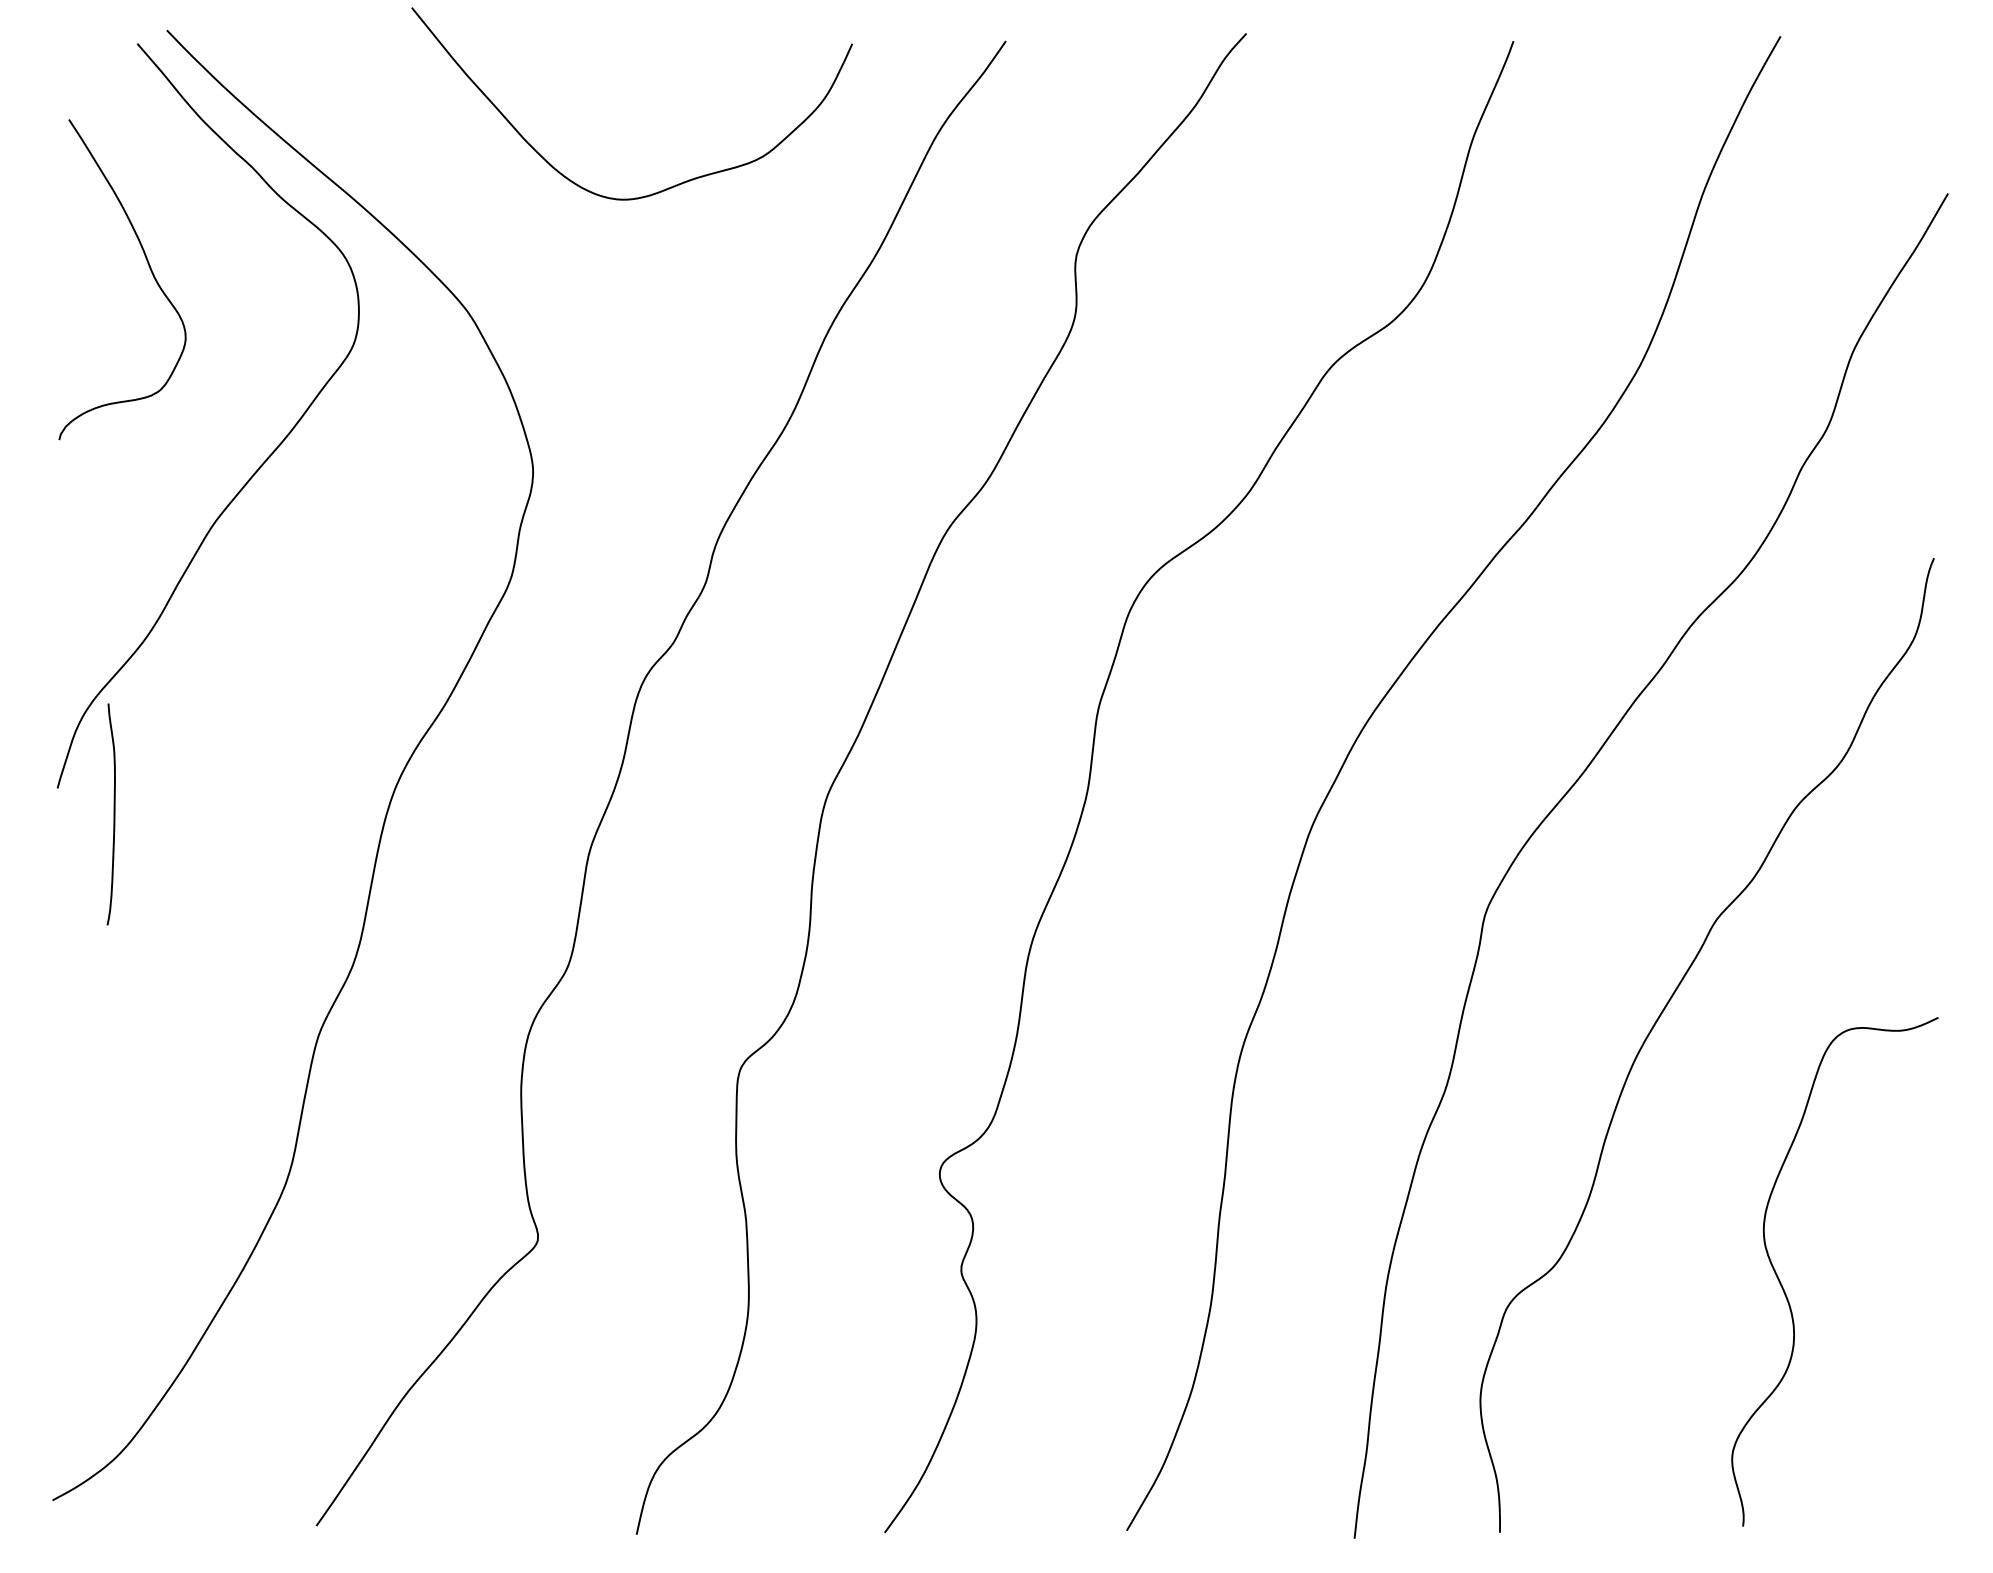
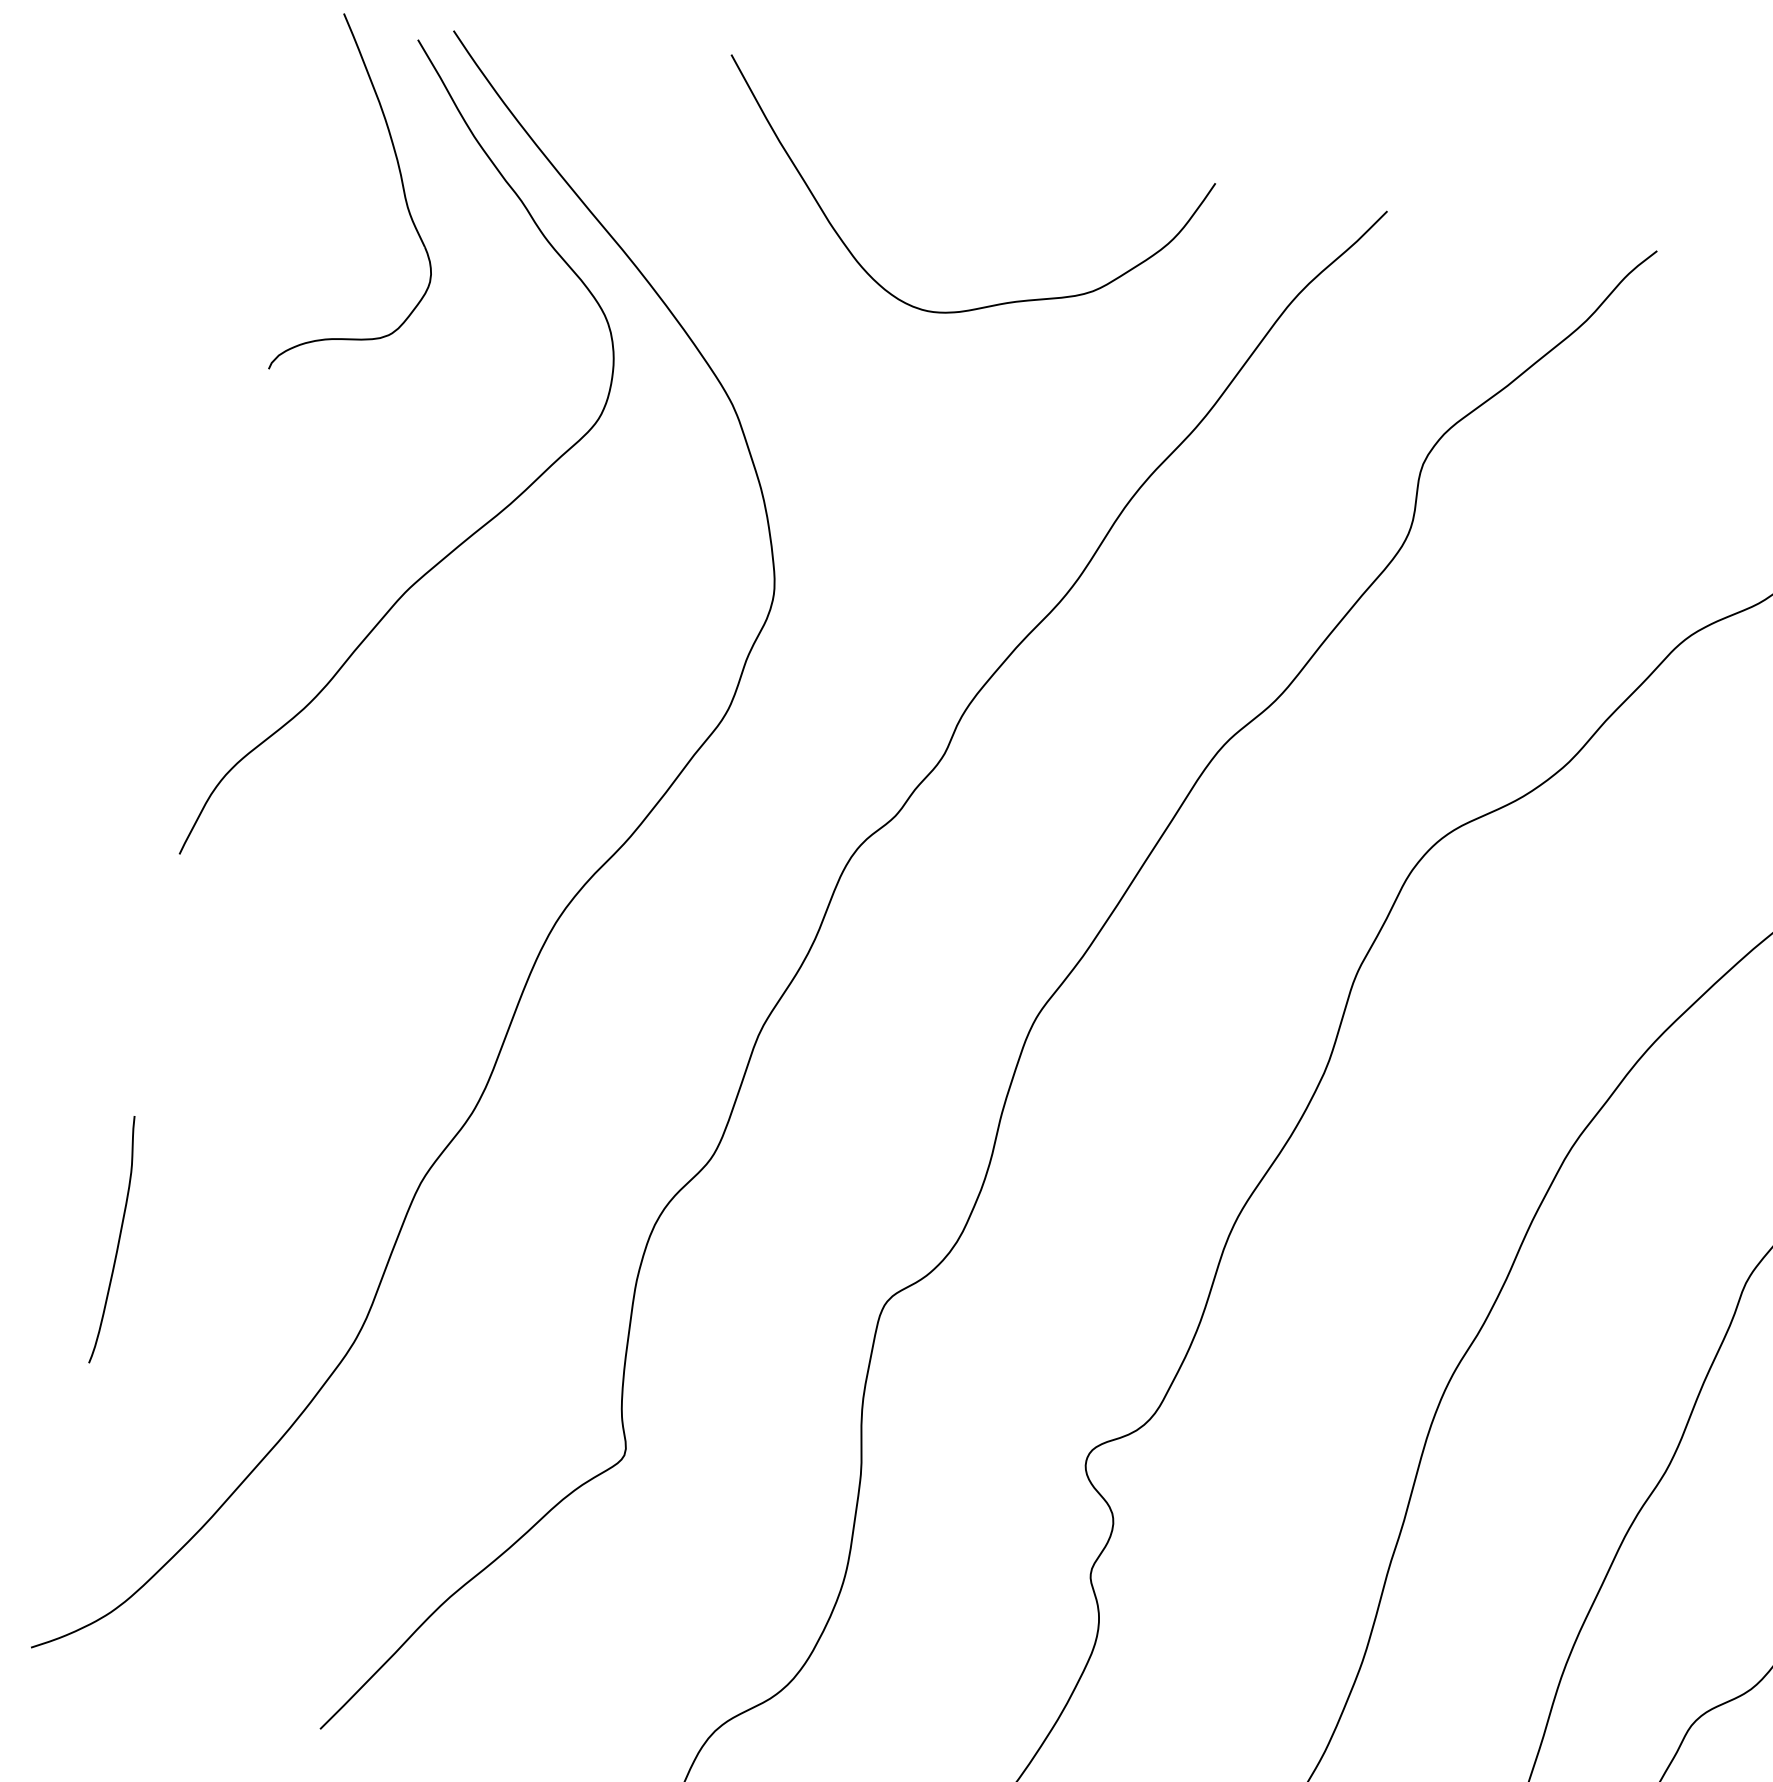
part: (148, 266) -> (403, 193), moved
curve: (113, 814) -> (117, 1240), moved

